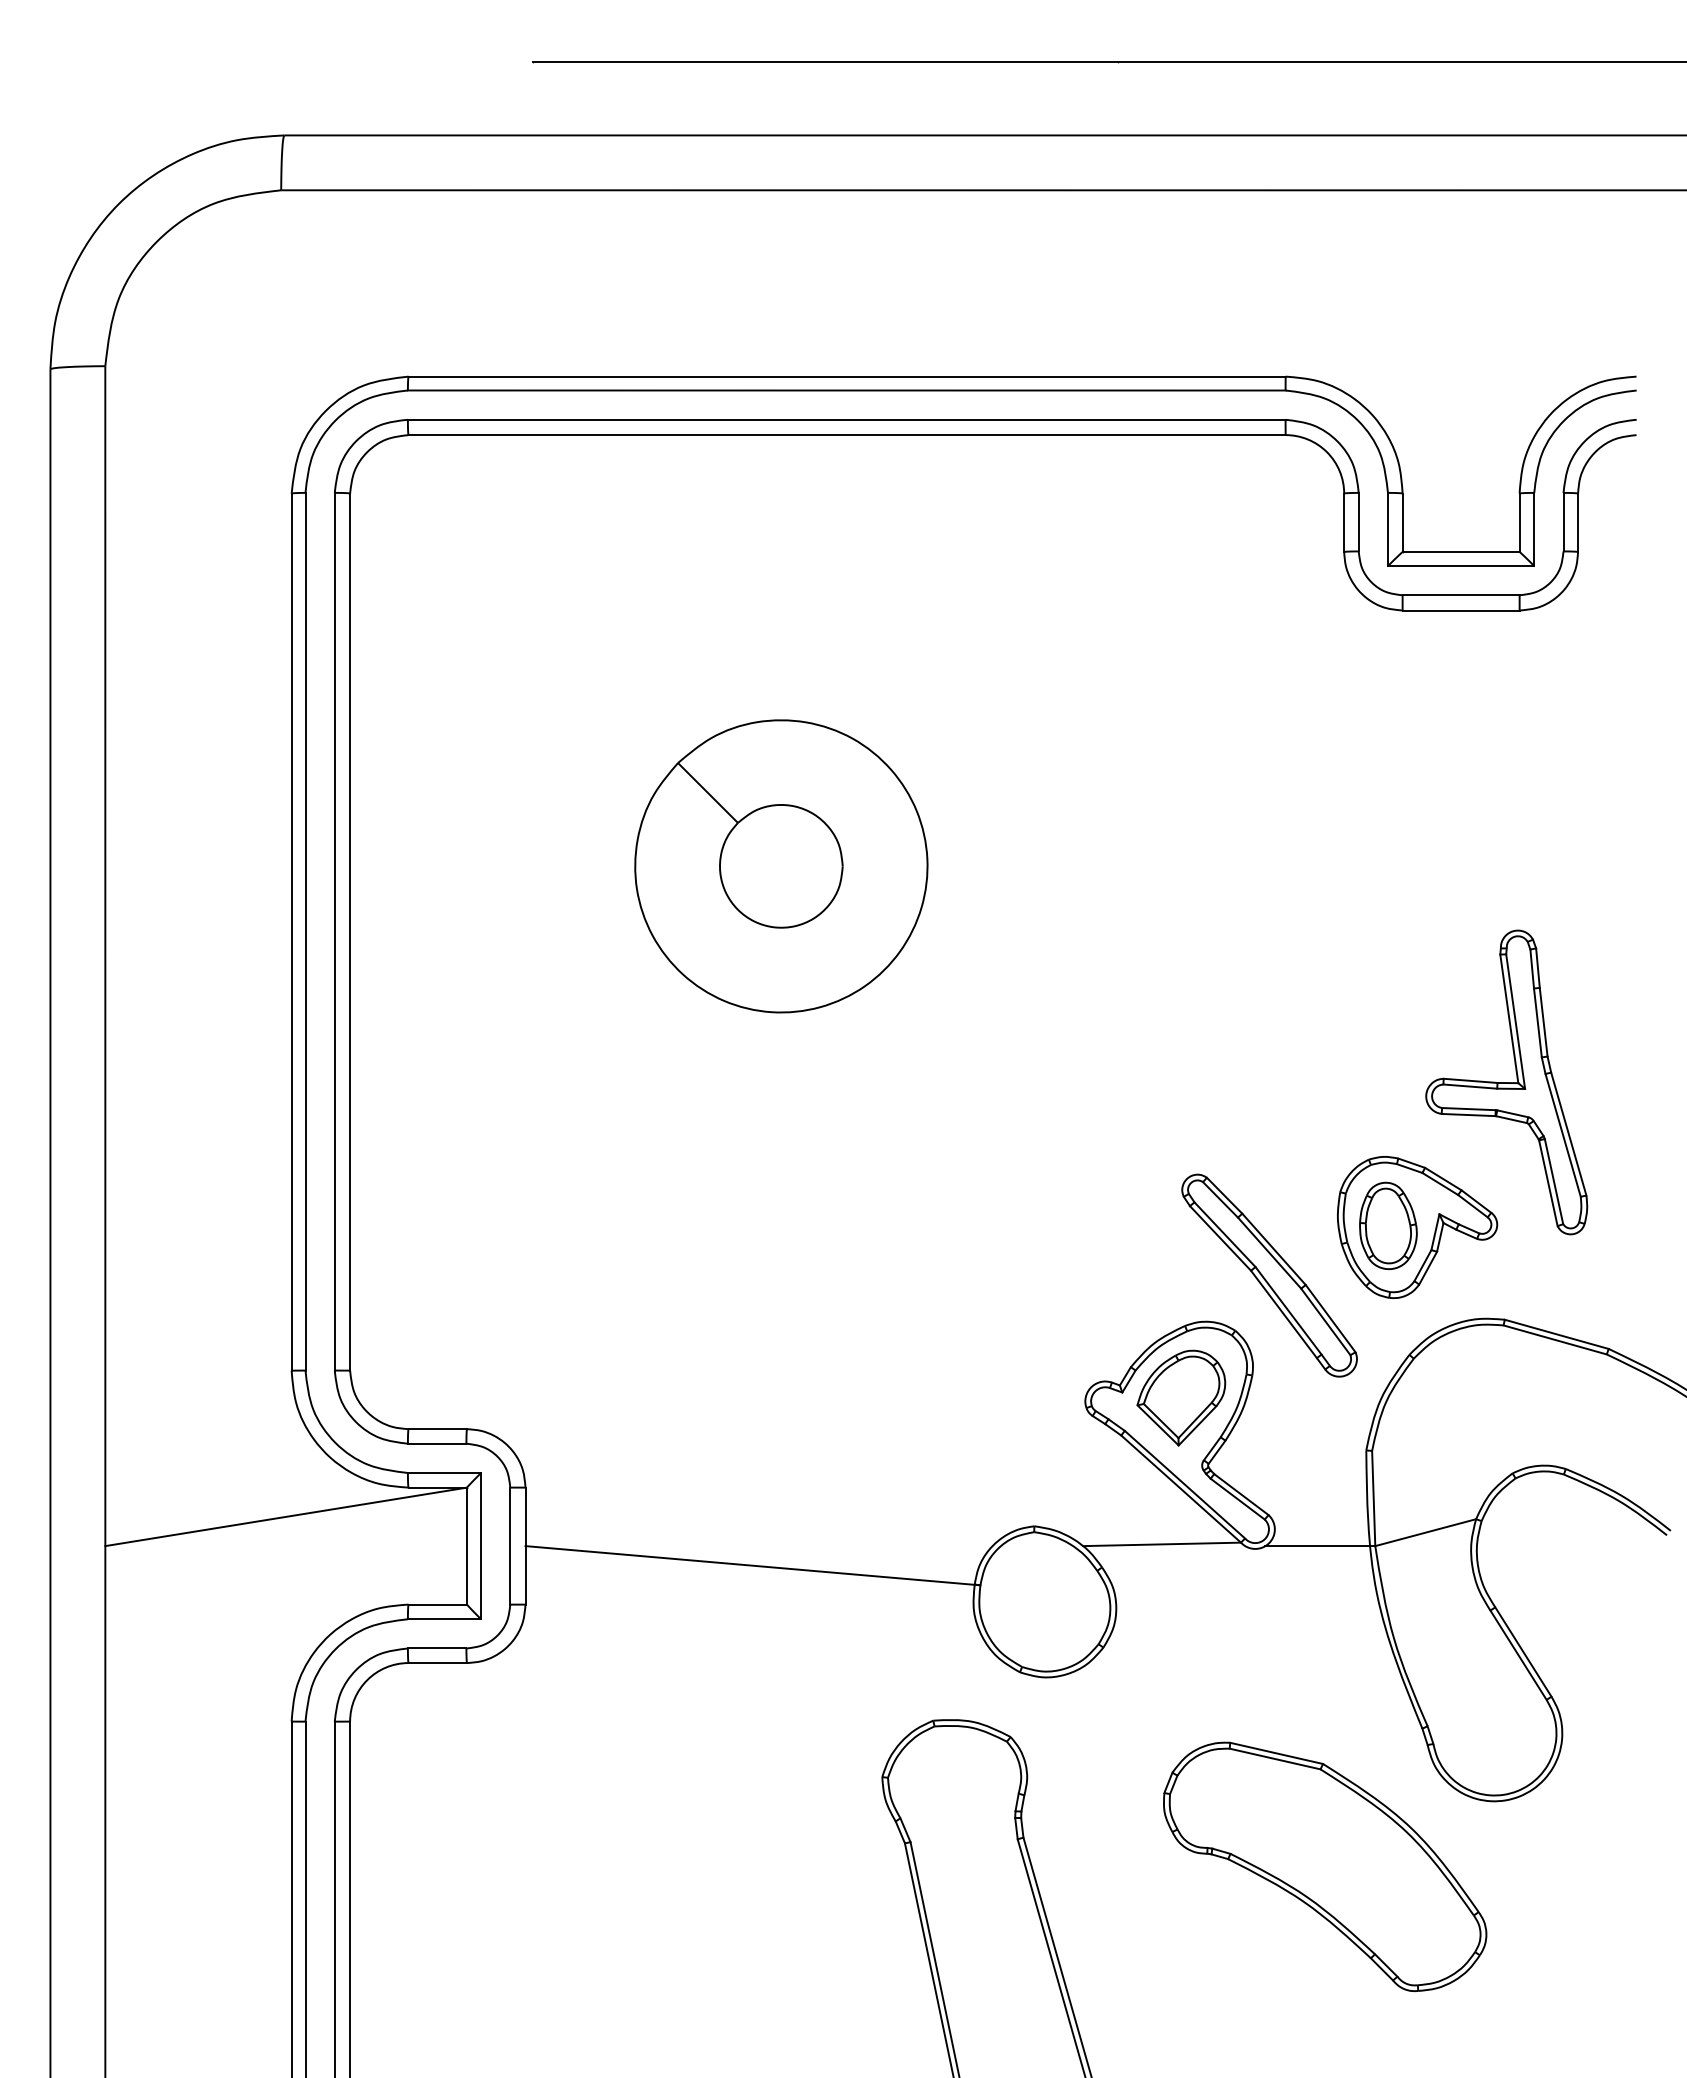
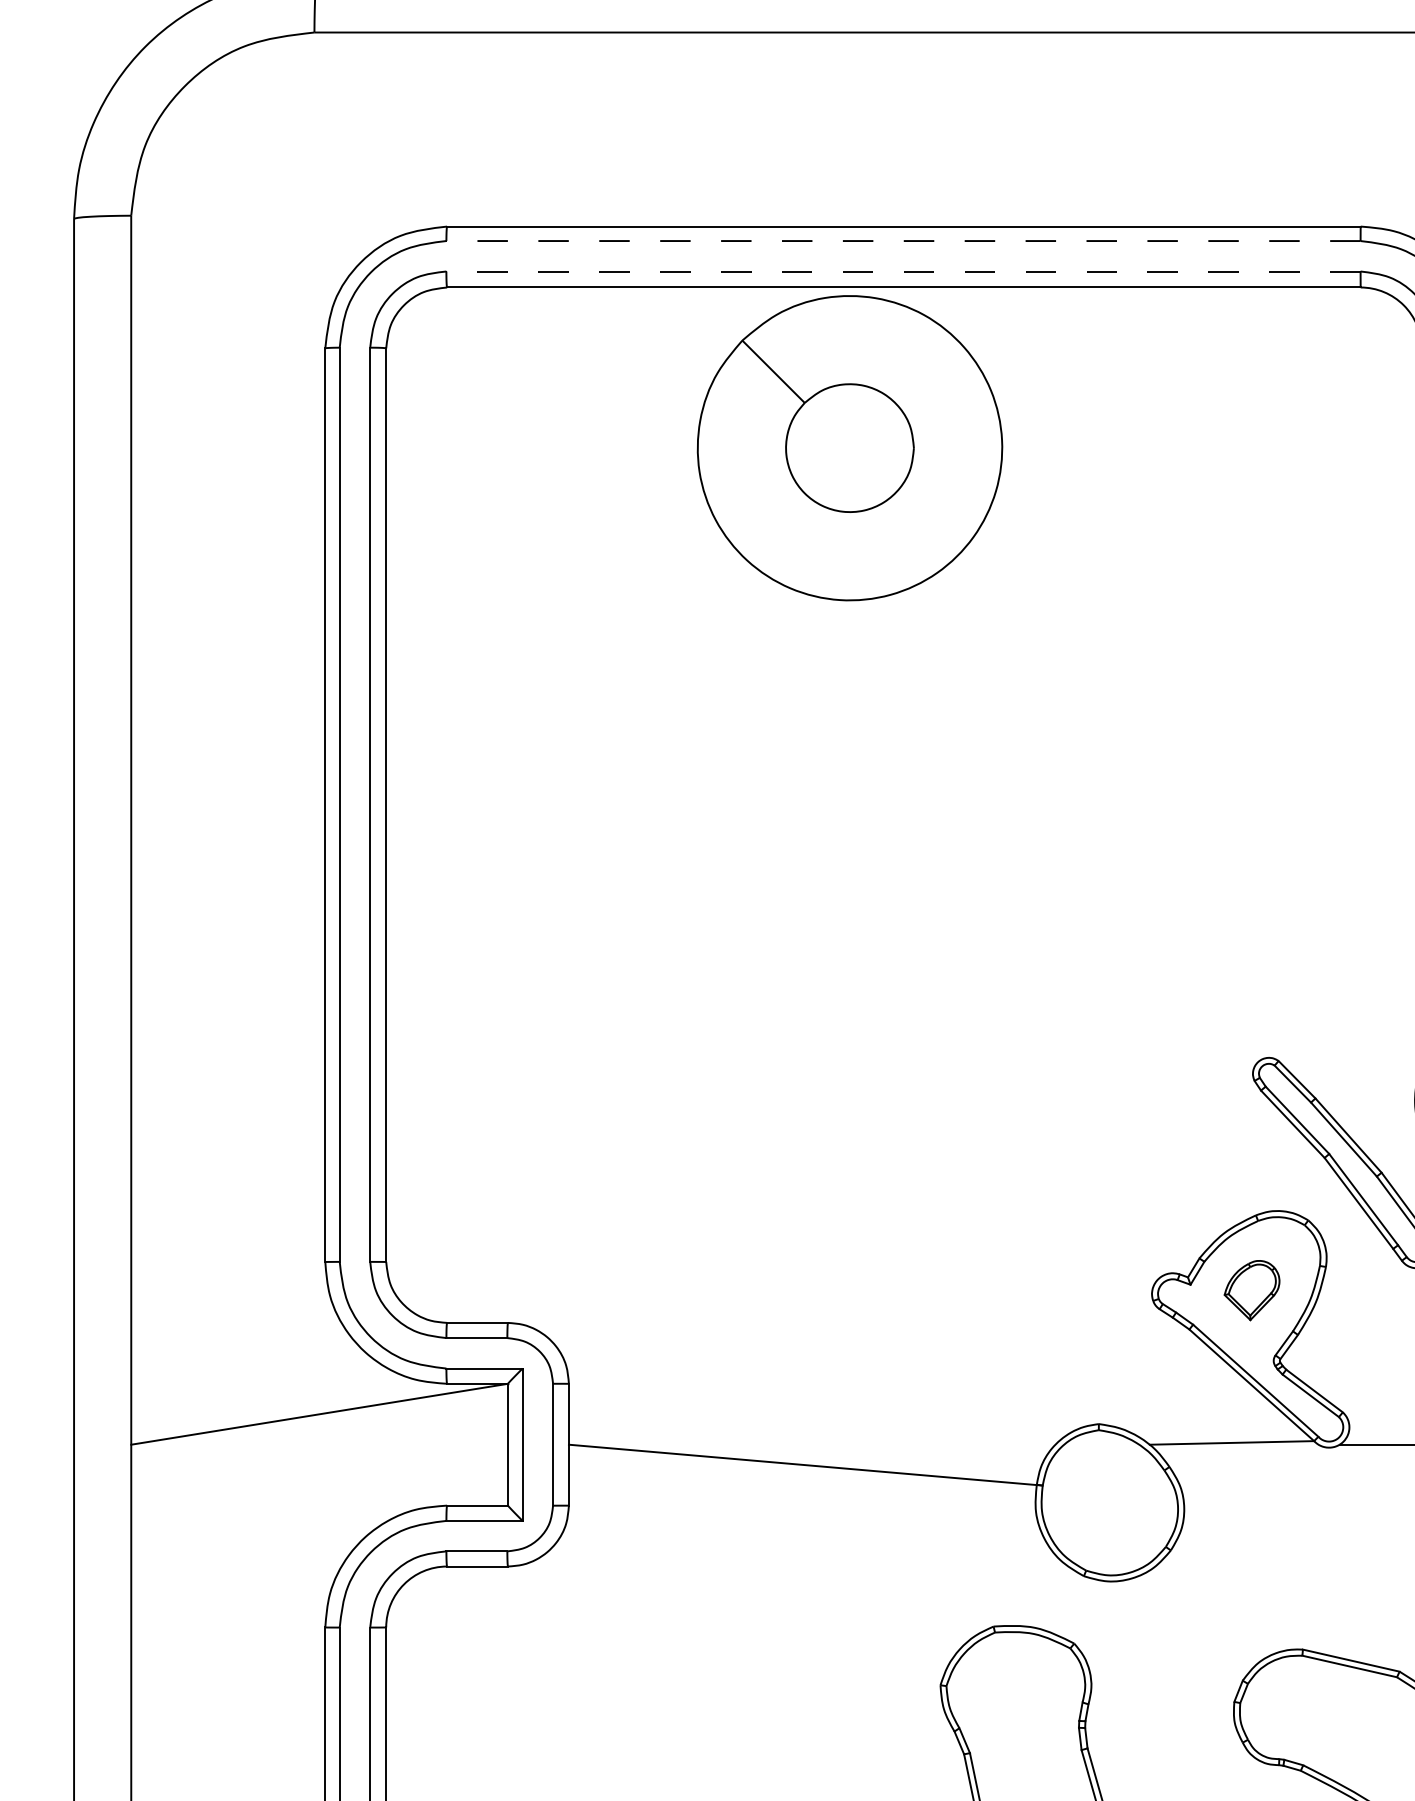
line: (846, 390) -> (903, 241), solid -> dashed
line: (846, 419) -> (903, 271), solid -> dashed
part: (781, 866) -> (850, 448), moved
part: (1181, 1397) -> (1252, 1289), size x0.6

